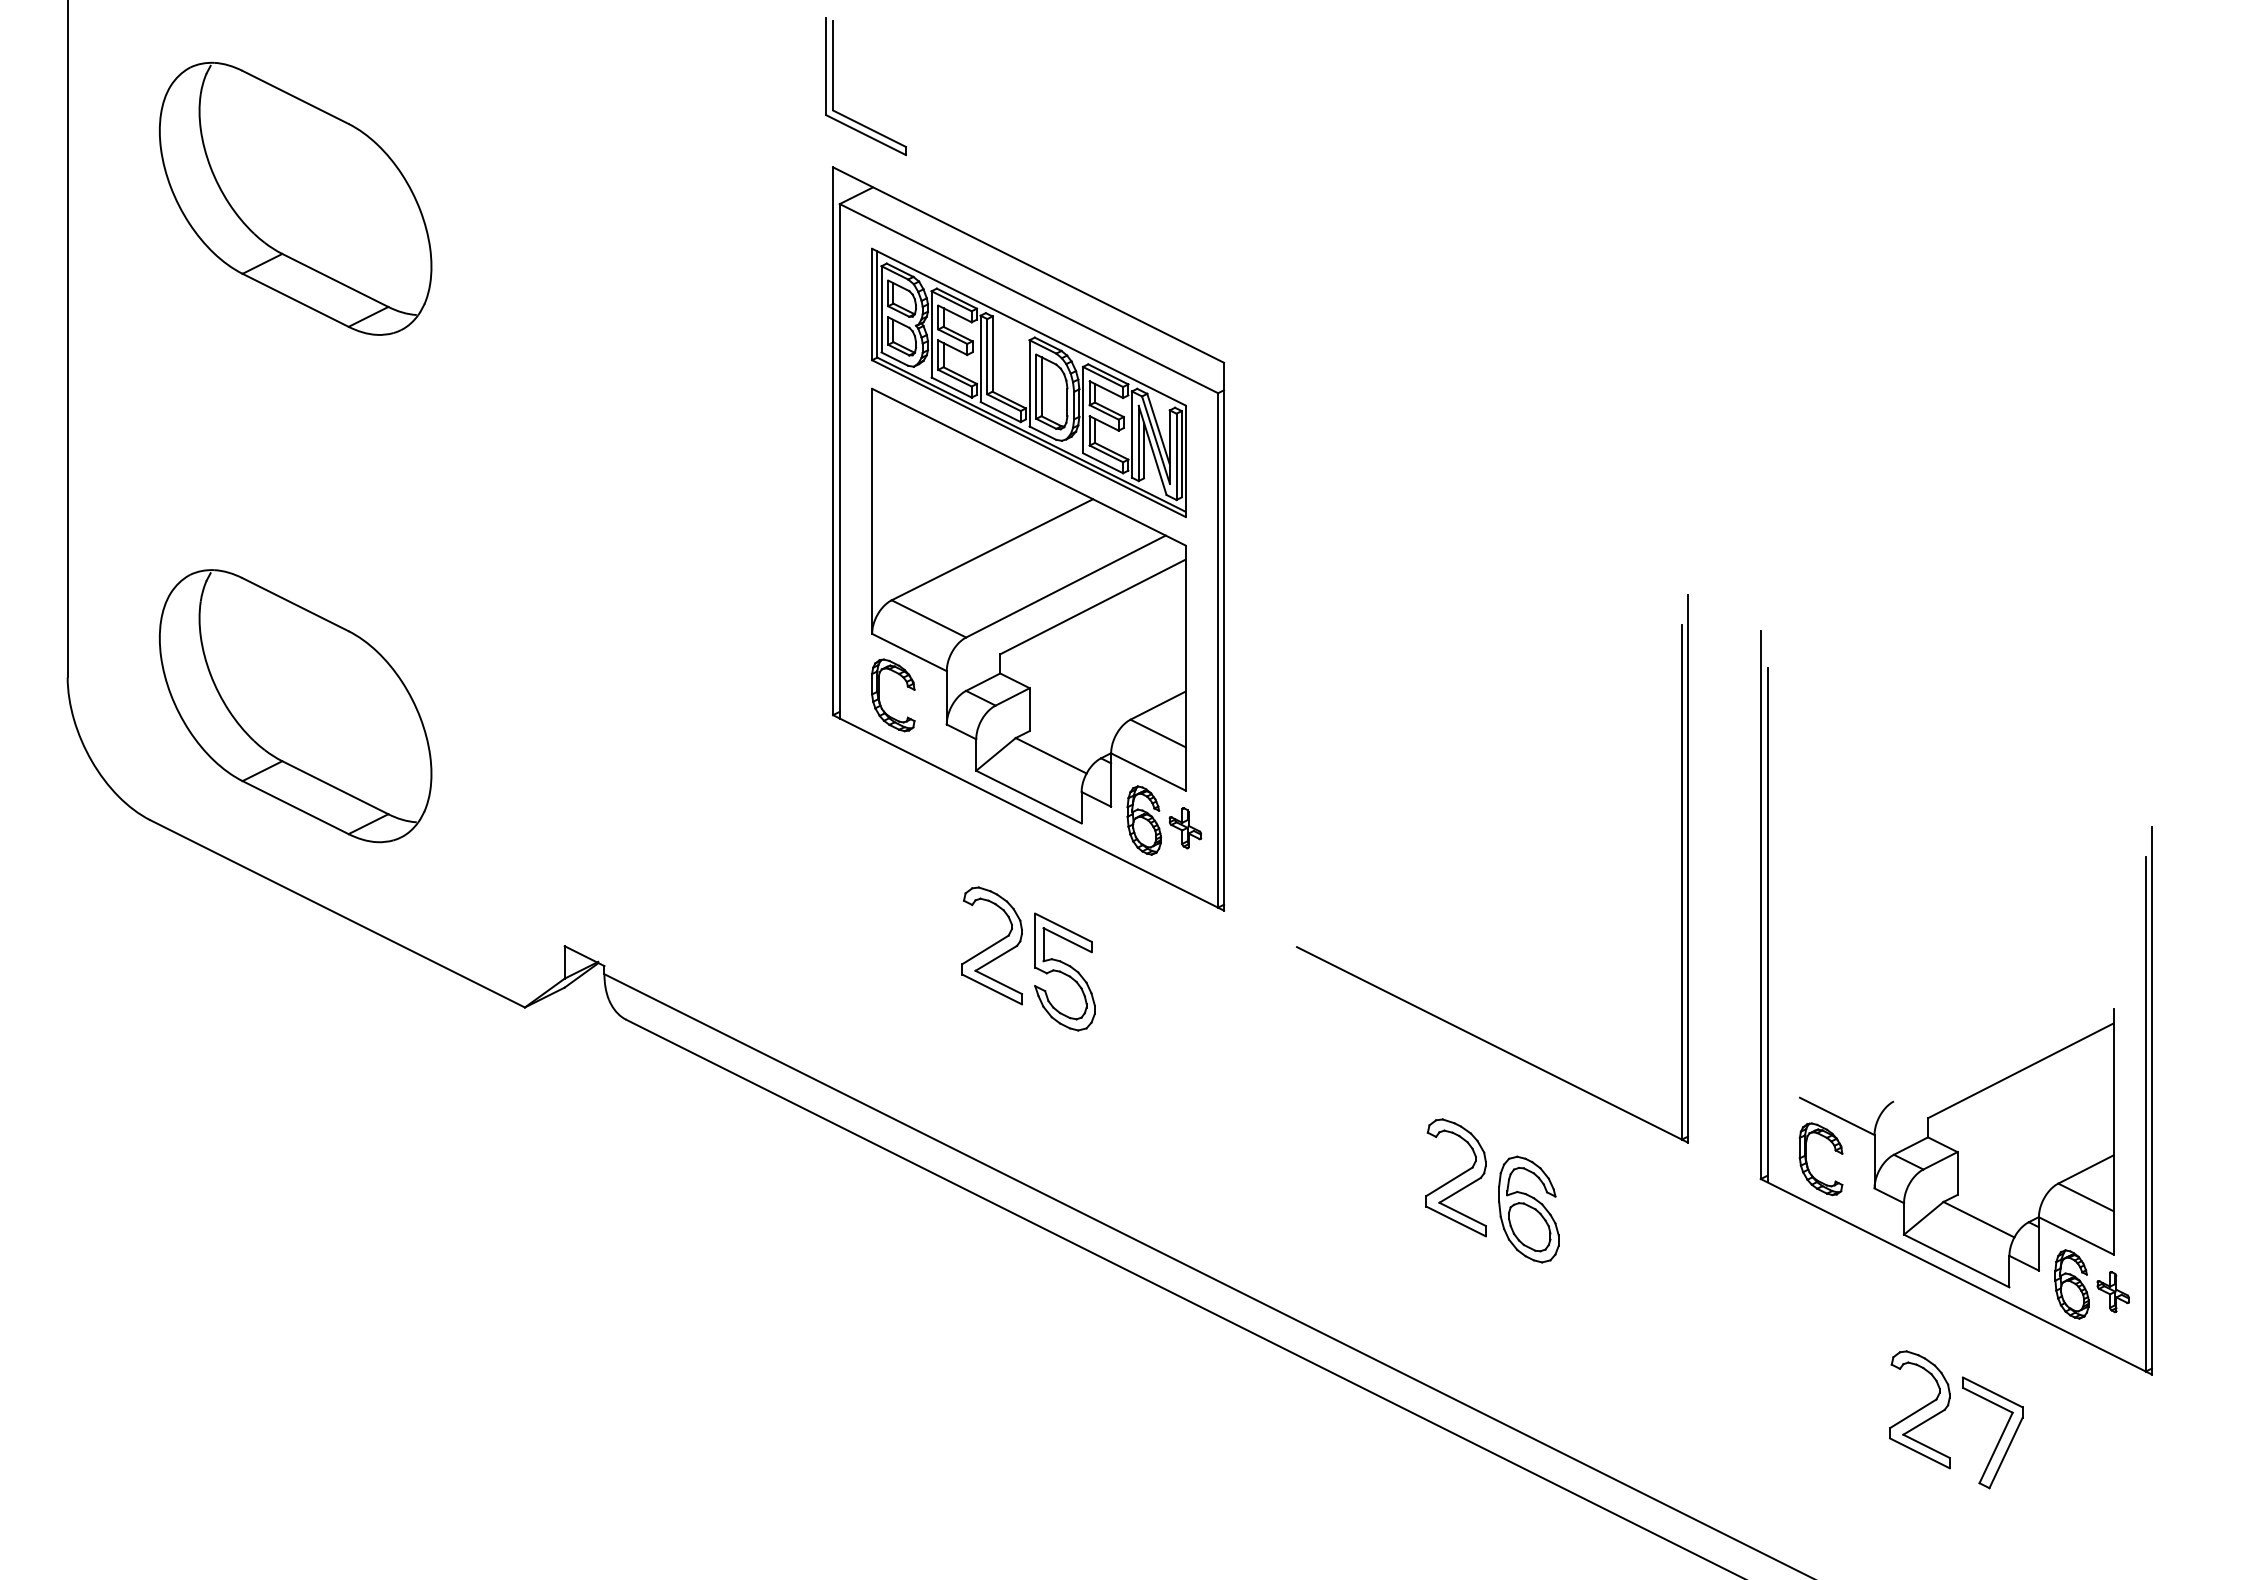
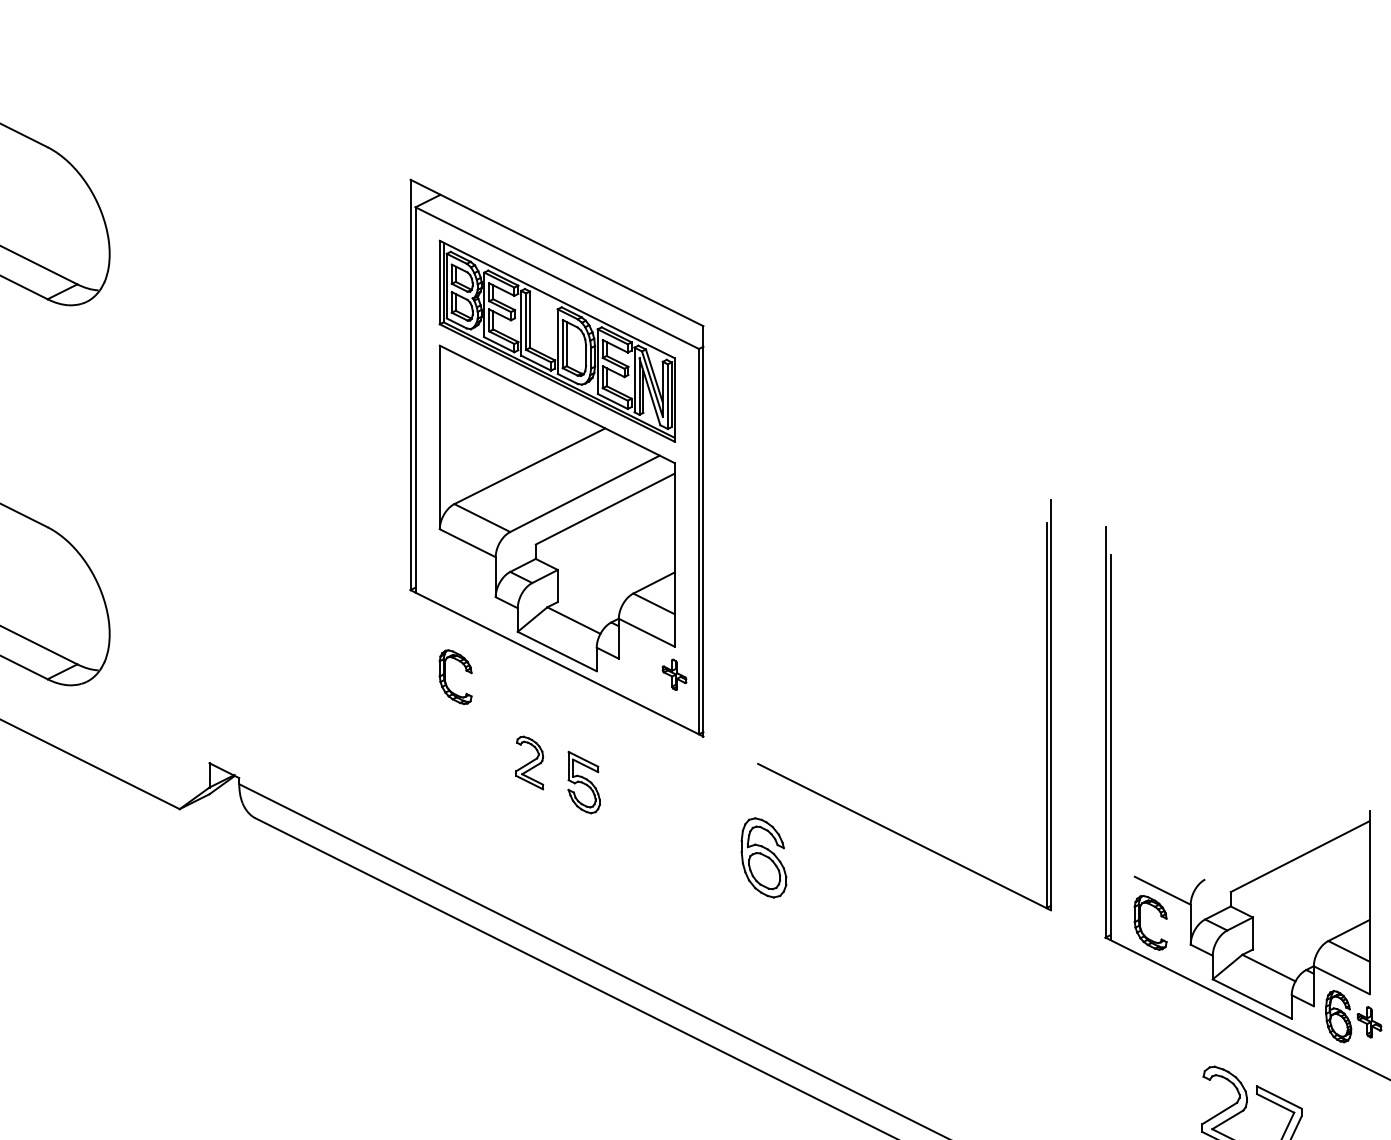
part: (833, 86) -> (410, 119), removed
part: (879, 695) -> (445, 677), moved
part: (1143, 820) -> (643, 669), removed
part: (991, 945) -> (529, 762), size x0.6
part: (1064, 971) -> (583, 782), size x0.7
part: (1455, 1177) -> (876, 936), removed
part: (1528, 1209) -> (763, 857), moved

